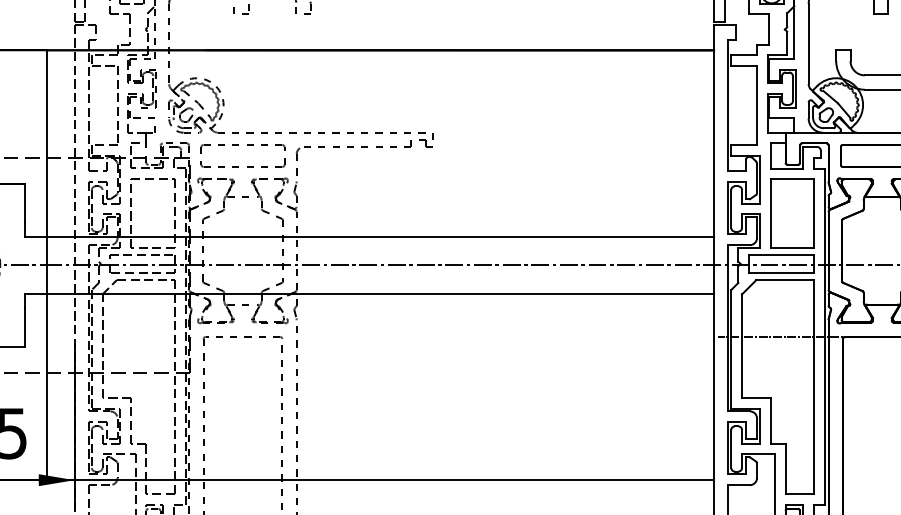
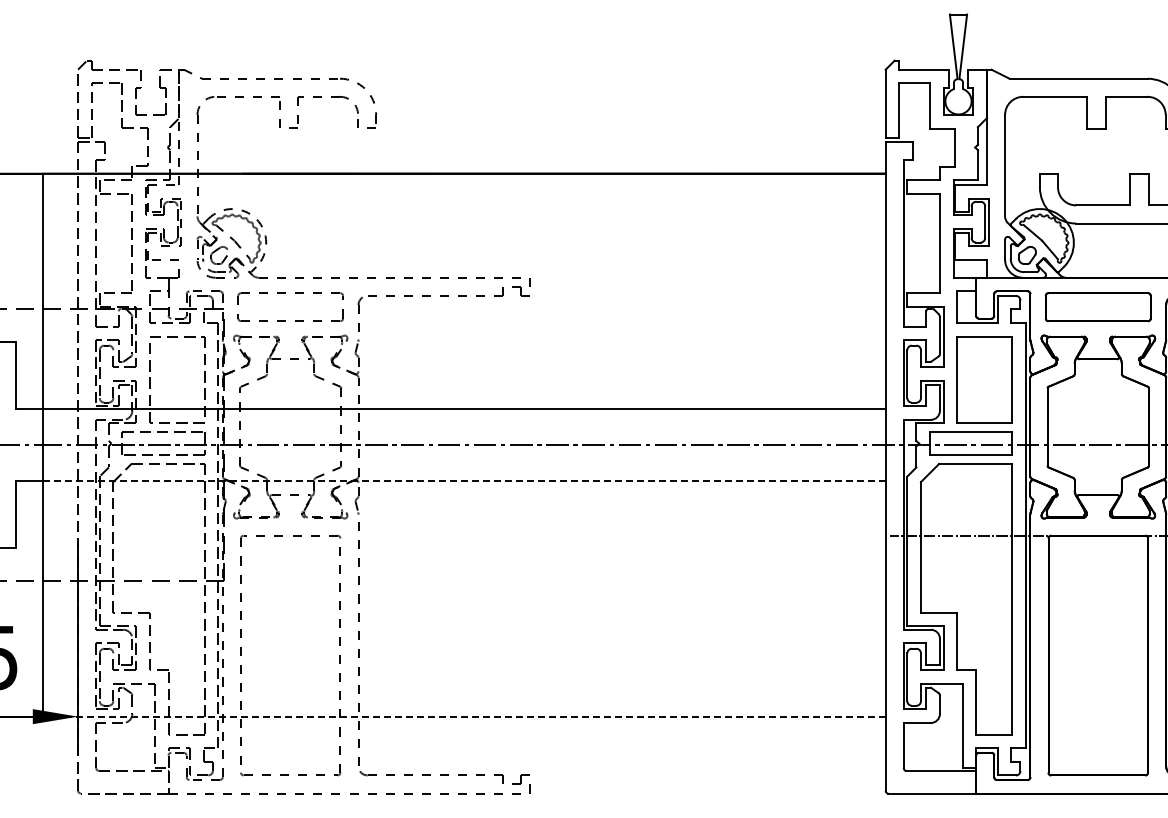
line: (380, 293) -> (464, 481), solid -> dashed
line: (380, 480) -> (464, 716), solid -> dashed

